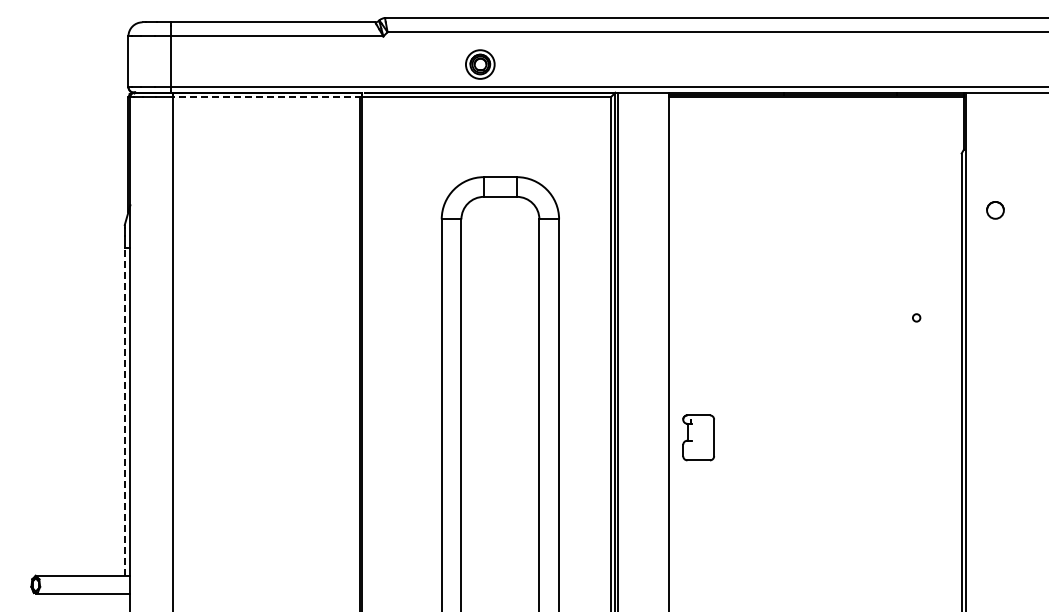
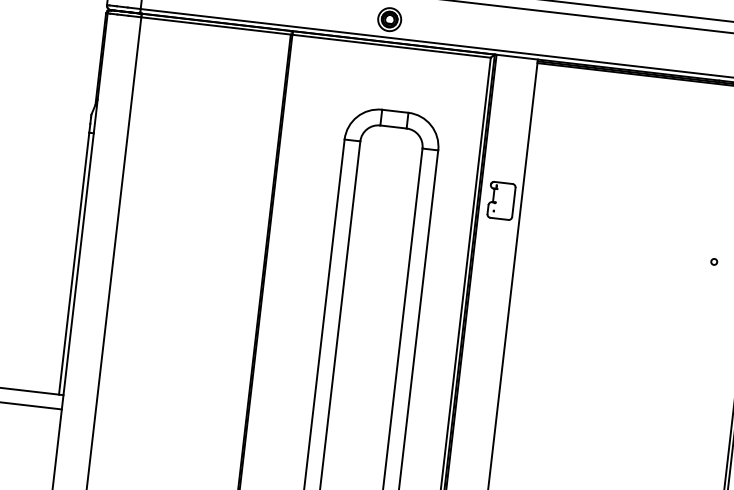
line: (267, 97) -> (216, 26), dashed -> solid
line: (124, 411) -> (73, 263), dashed -> solid
part: (698, 437) -> (501, 200), moved

